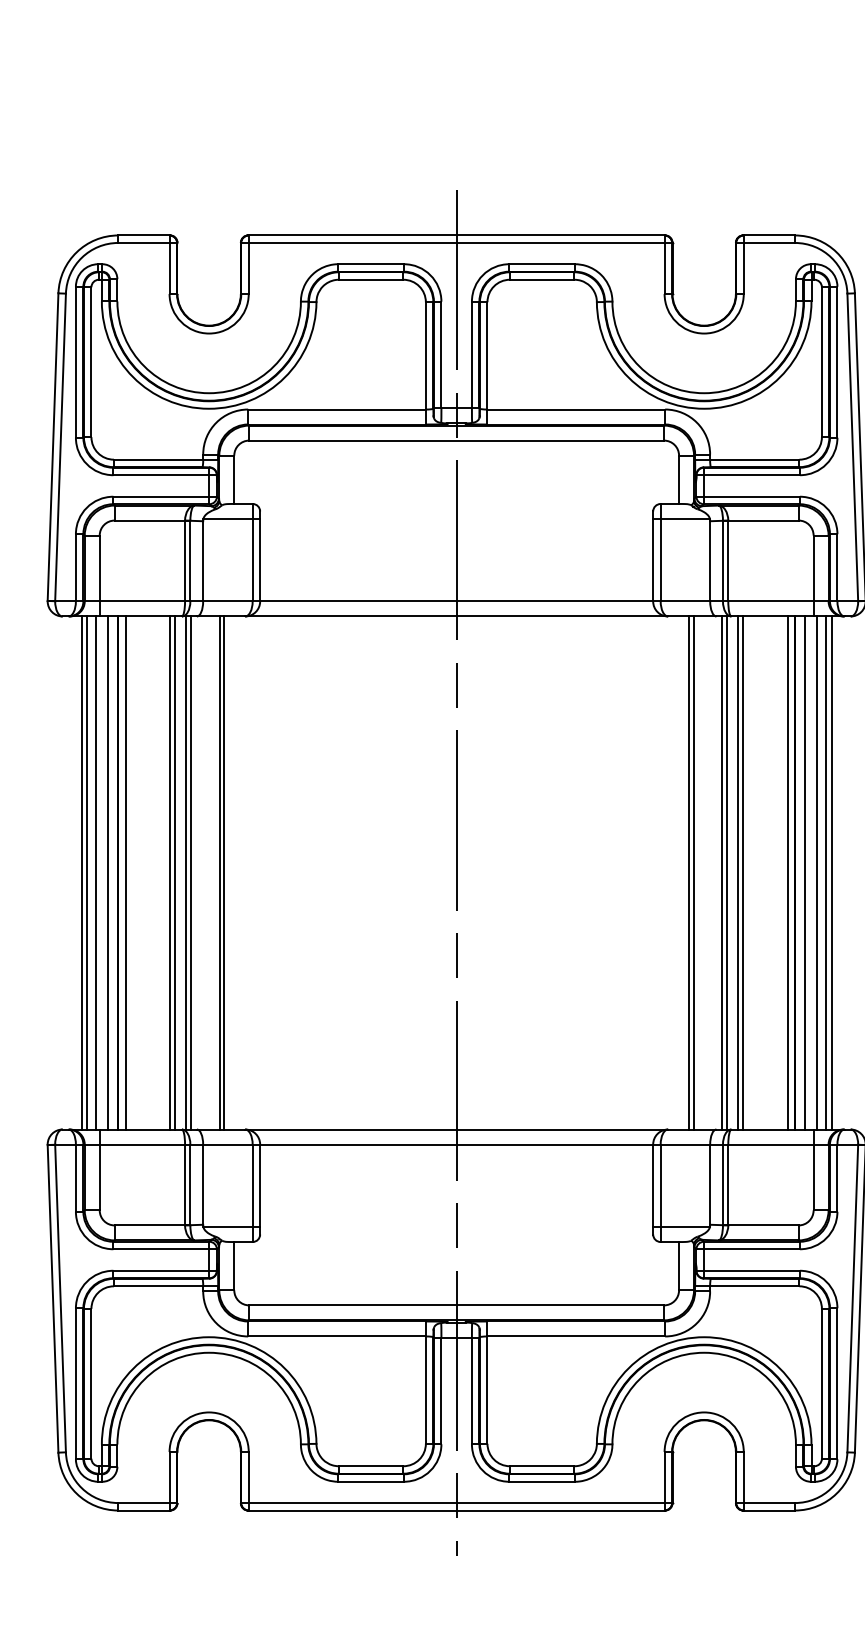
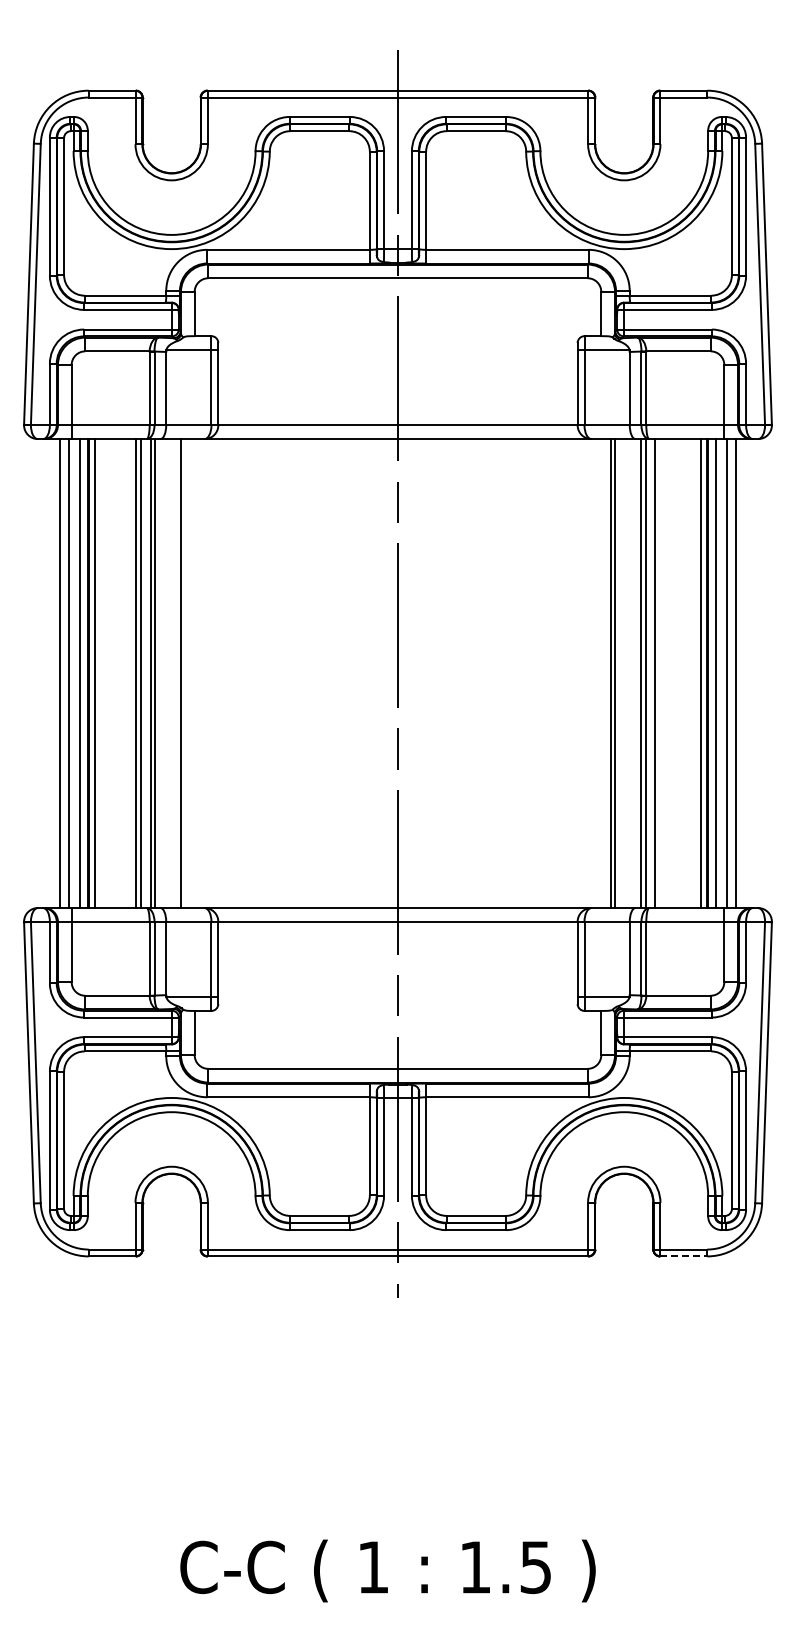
line: (82, 872) -> (55, 673), removed
line: (224, 872) -> (185, 673), removed
line: (743, 872) -> (660, 673), removed
line: (831, 872) -> (740, 673), removed
line: (770, 1510) -> (684, 1256), solid -> dashed

